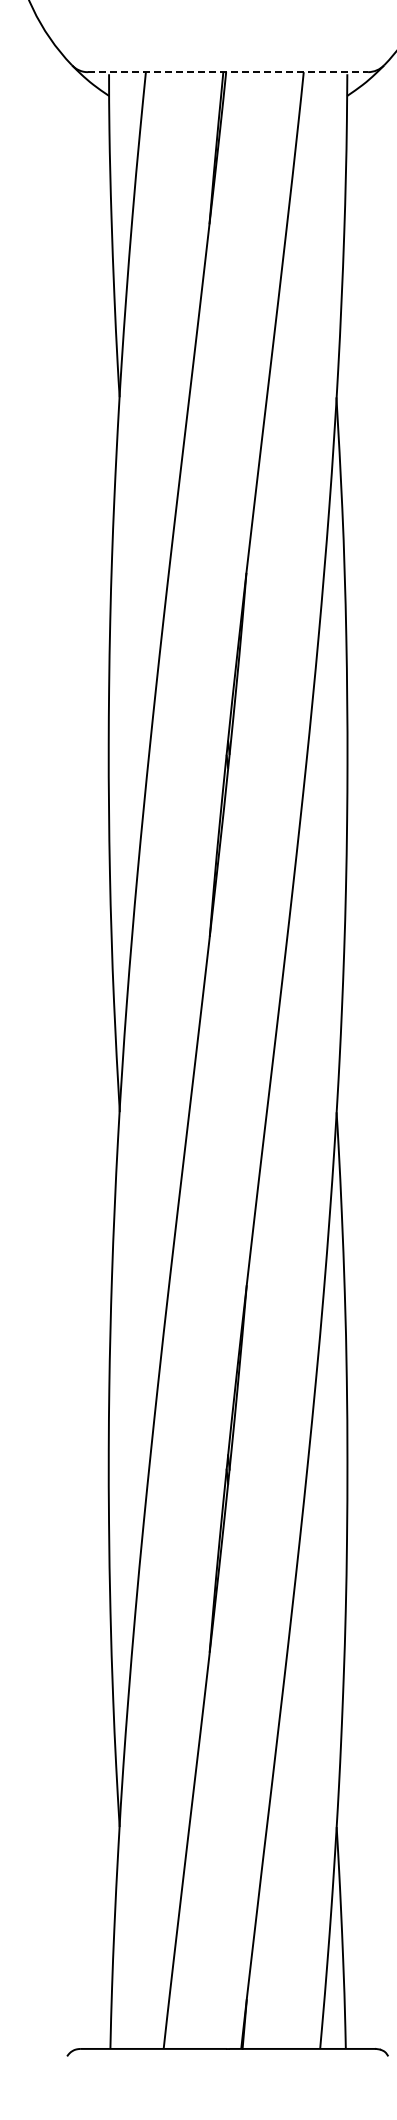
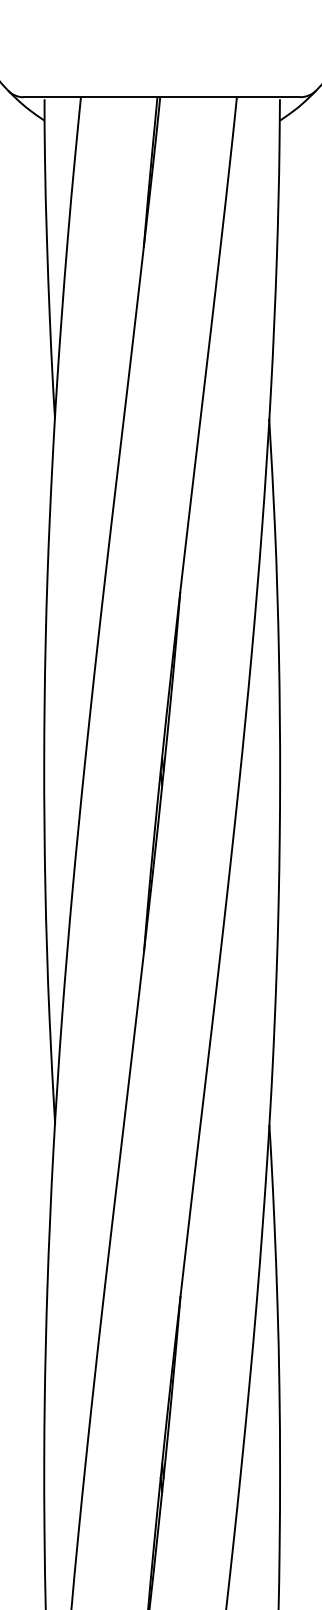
line: (228, 72) -> (162, 97), dashed -> solid

